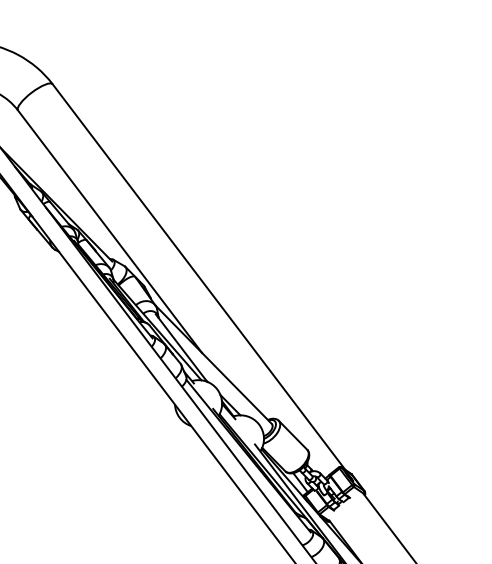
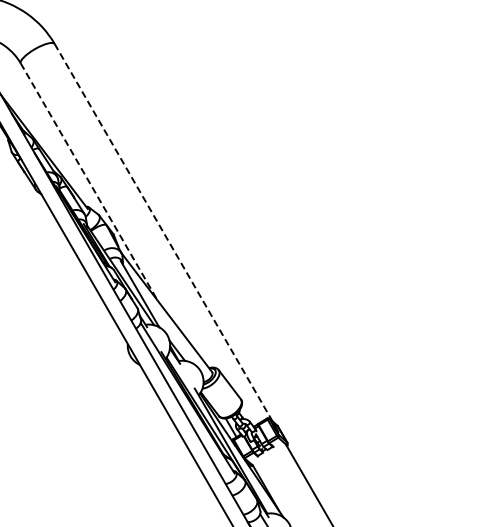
line: (110, 232) -> (89, 182), solid -> dashed
line: (198, 277) -> (163, 233), solid -> dashed

